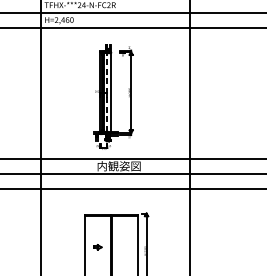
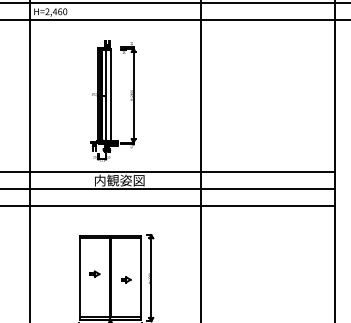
line: (107, 92) -> (106, 95), dashed -> solid
part: (125, 251) -> (126, 279), added

